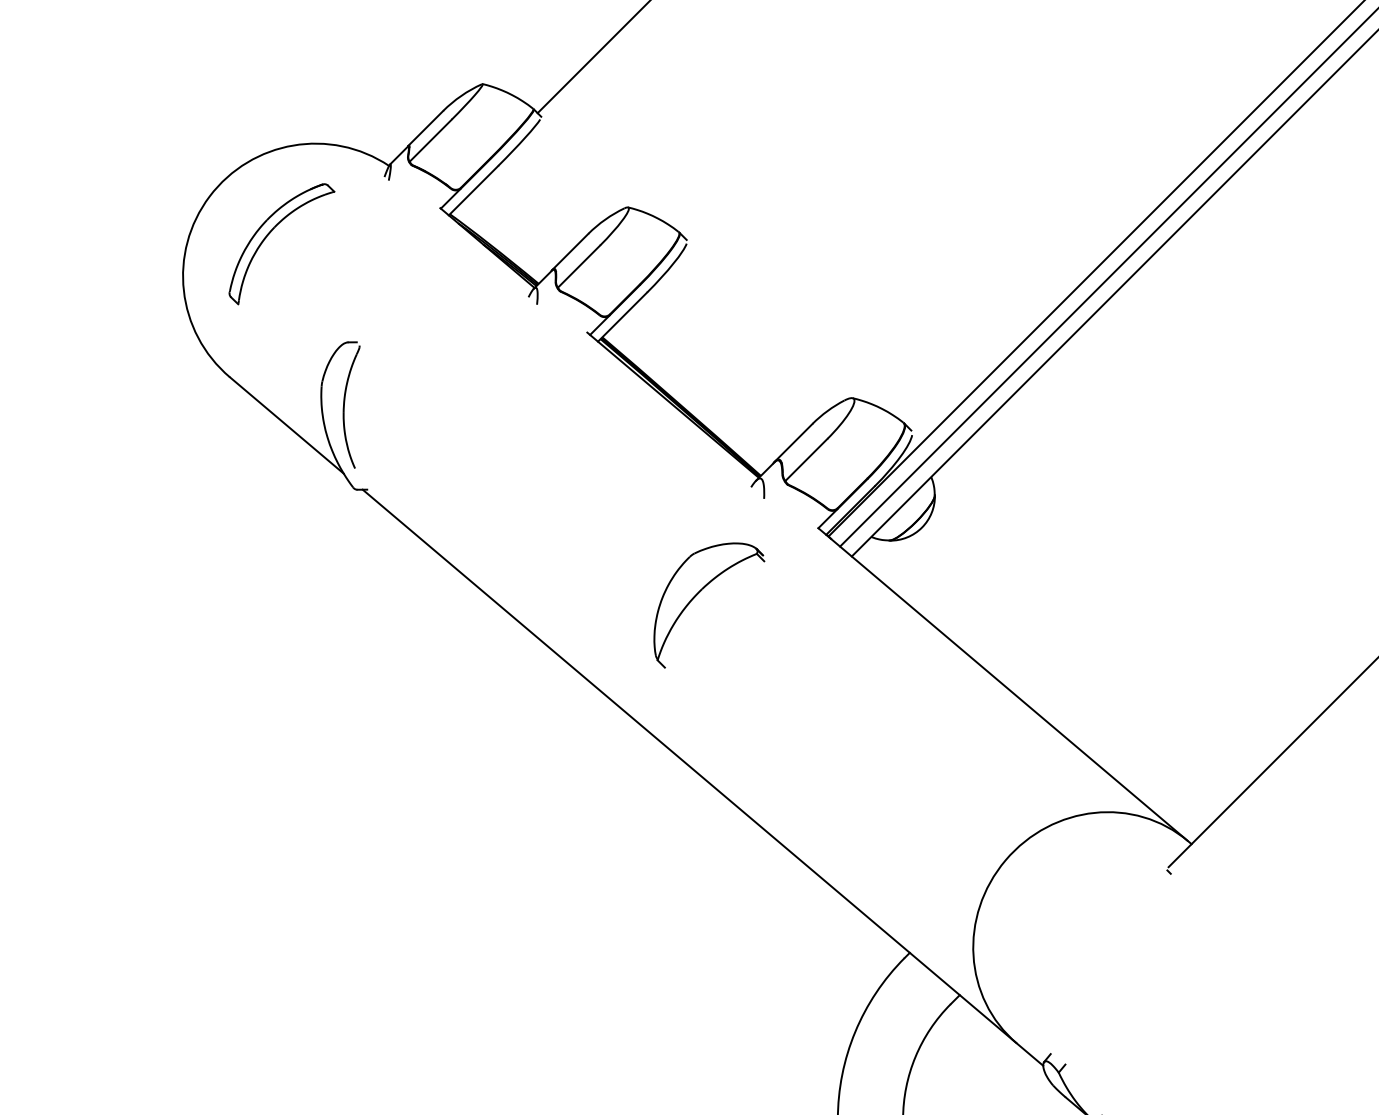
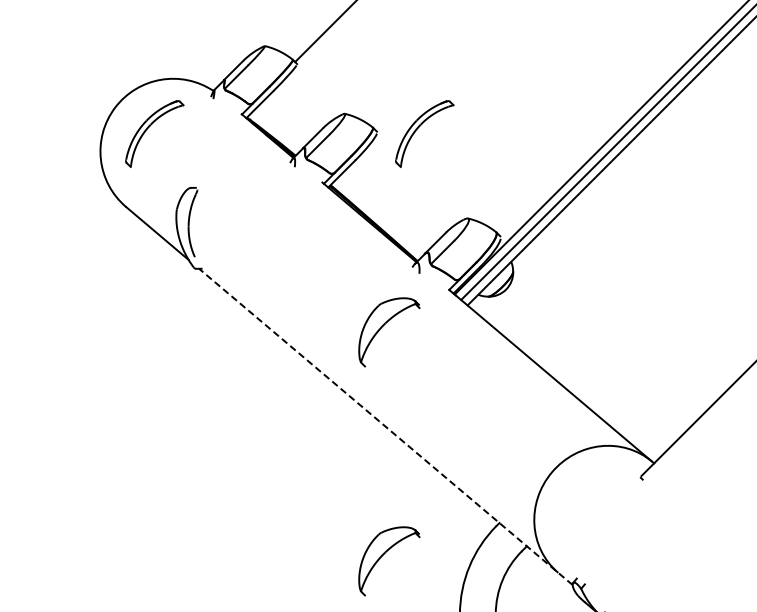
part: (764, 232) -> (419, 127), added
line: (702, 776) -> (385, 426), solid -> dashed
part: (698, 1011) -> (383, 555), added

